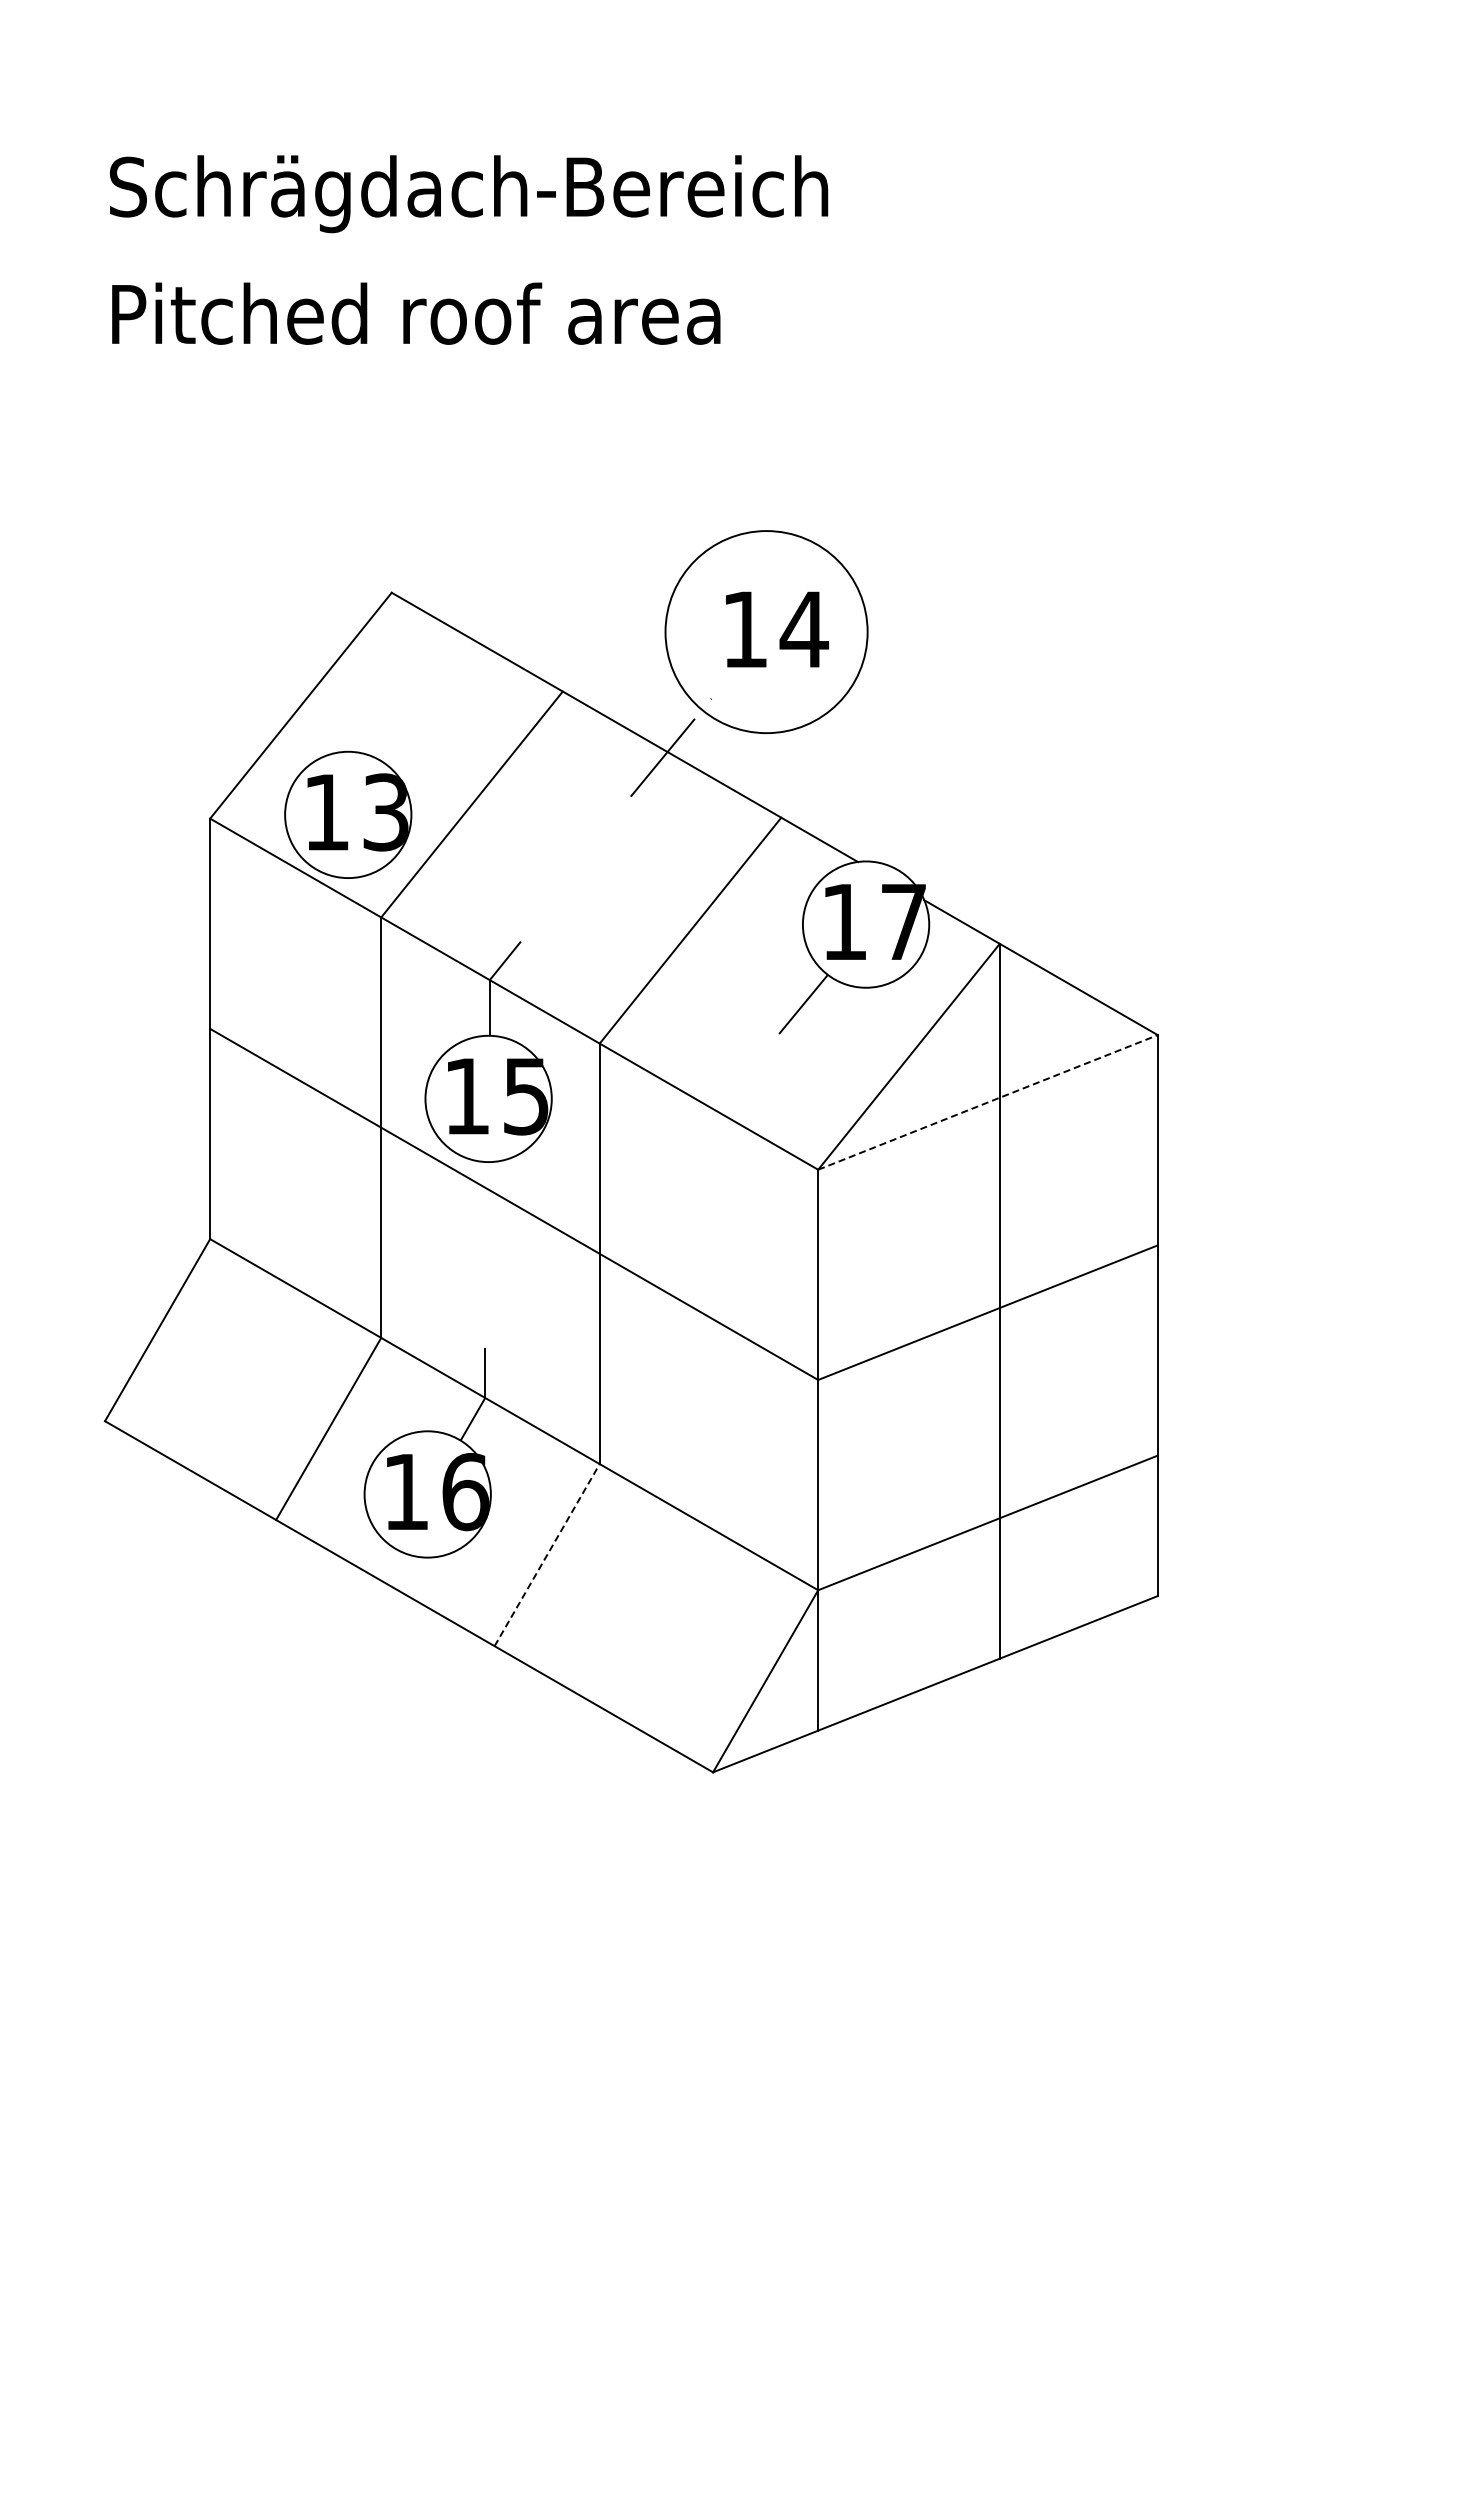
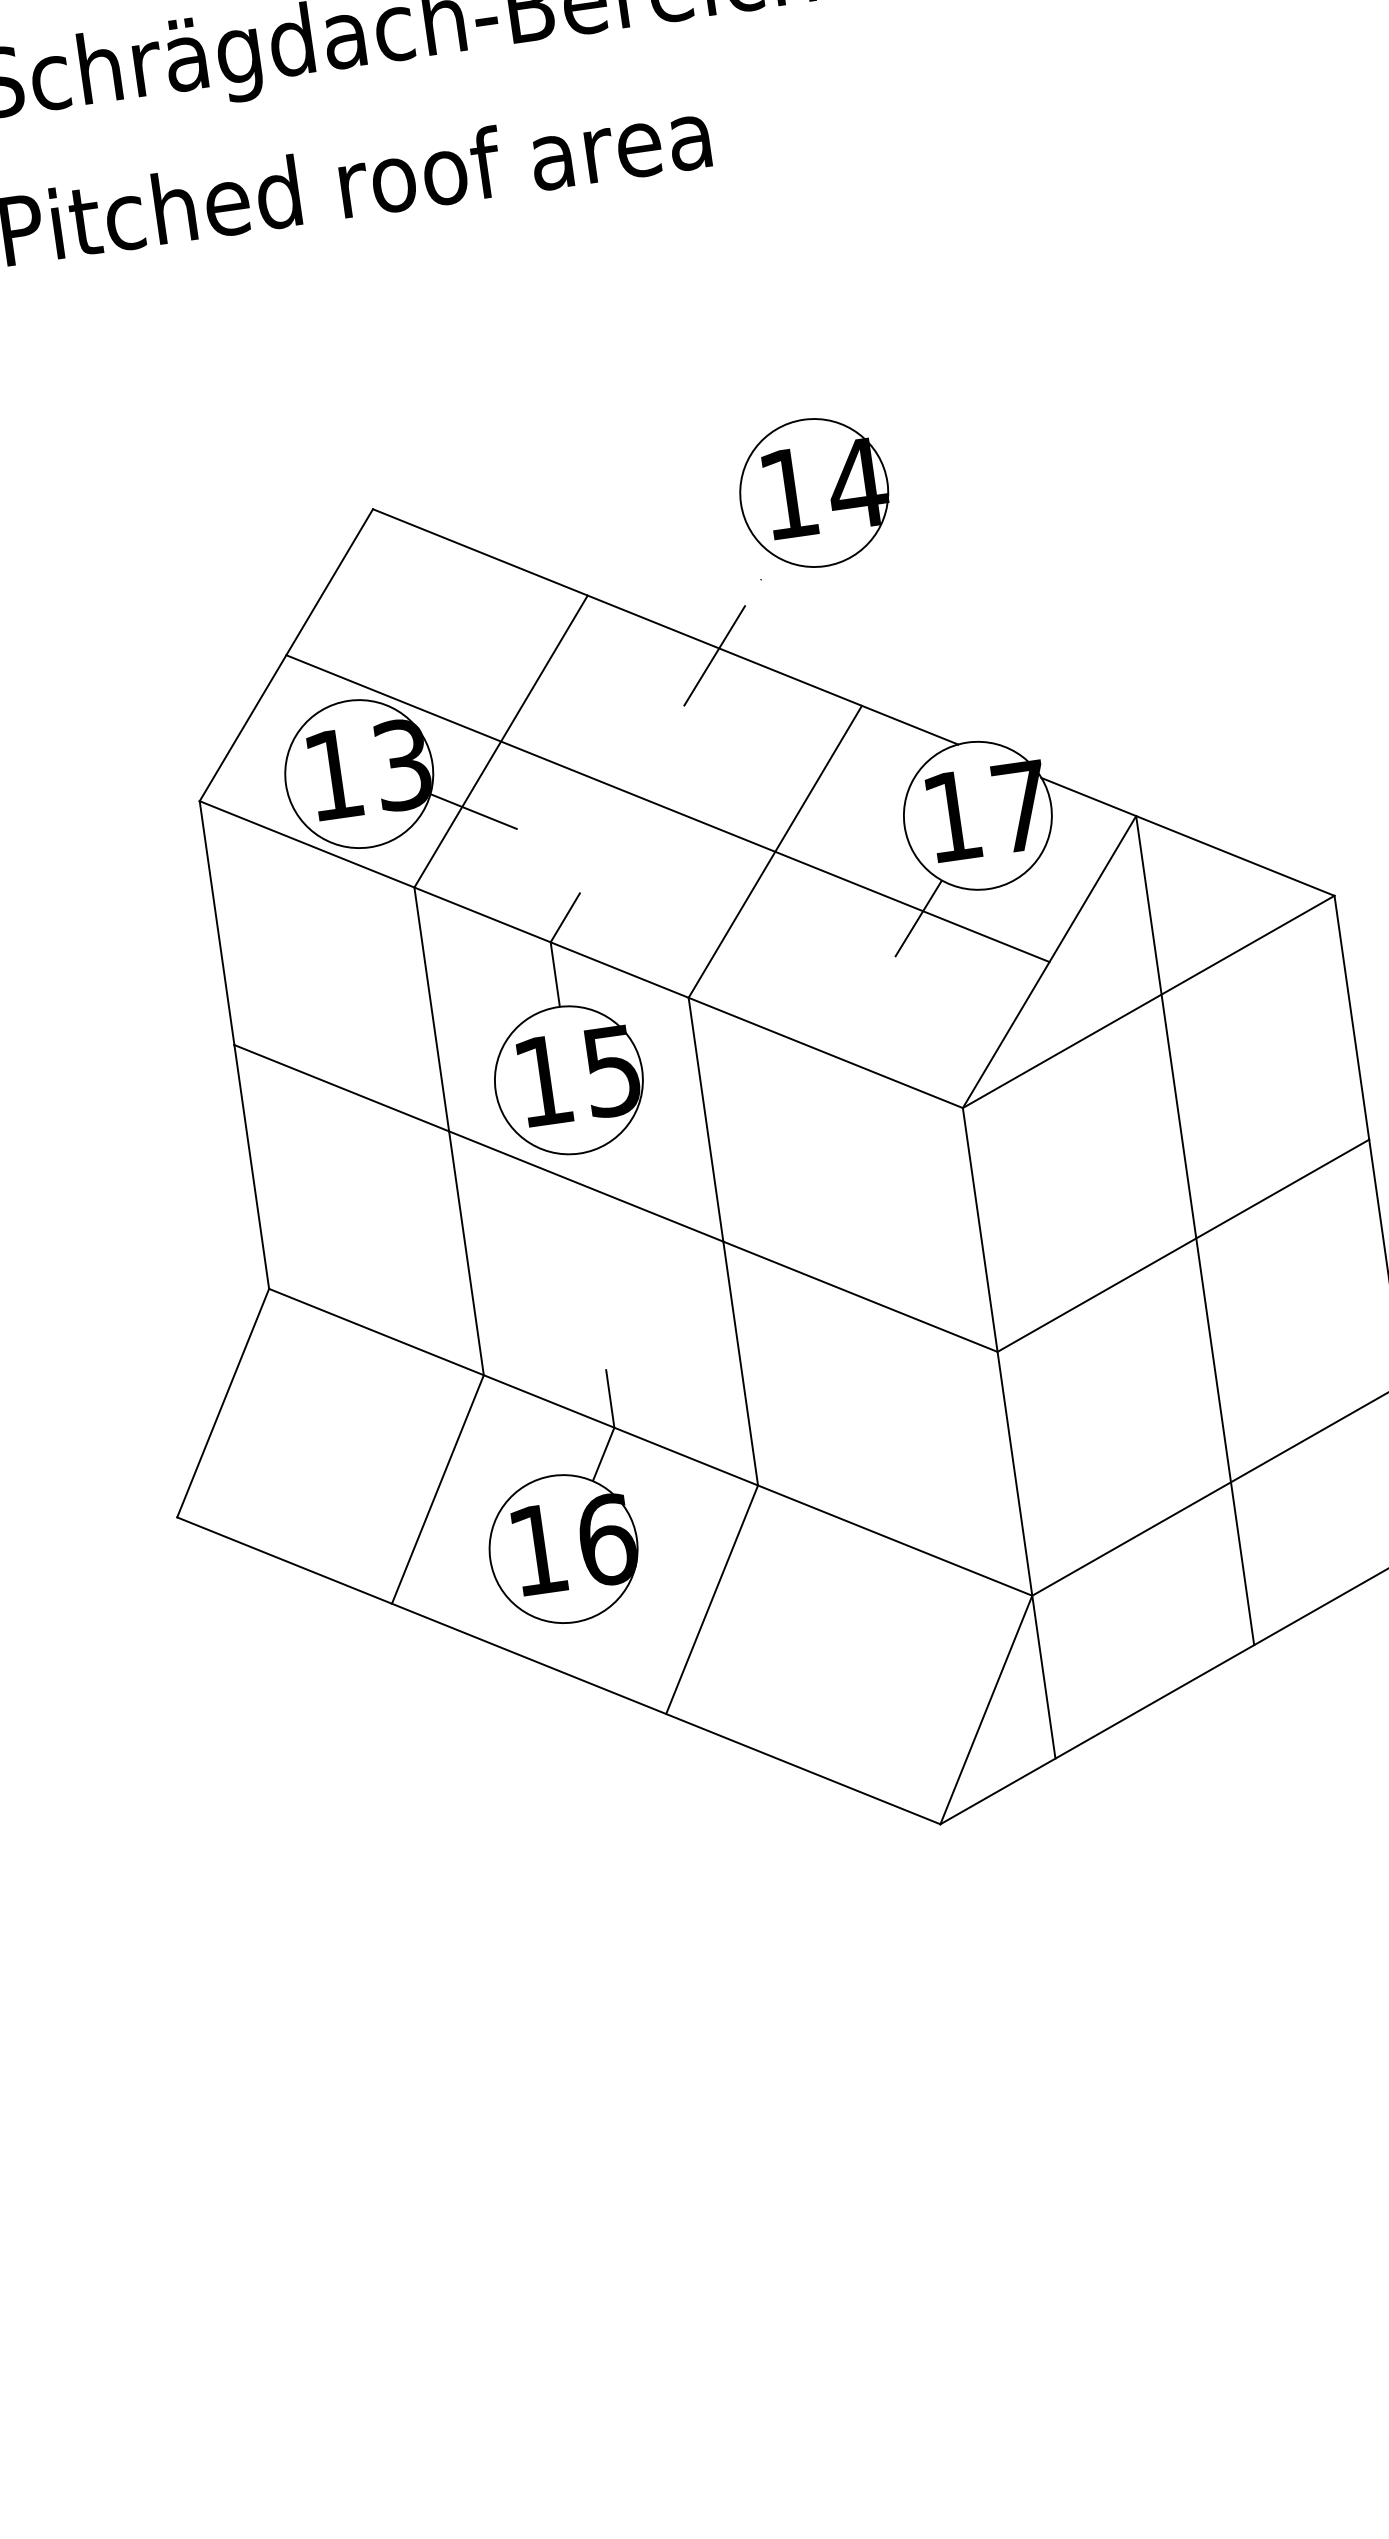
circle: (766, 631) -> (814, 492), size x0.62
line: (440, 860) -> (473, 811), added
line: (604, 880) -> (667, 807), added
line: (988, 1102) -> (1149, 1001), dashed -> solid
line: (547, 1554) -> (712, 1598), dashed -> solid

